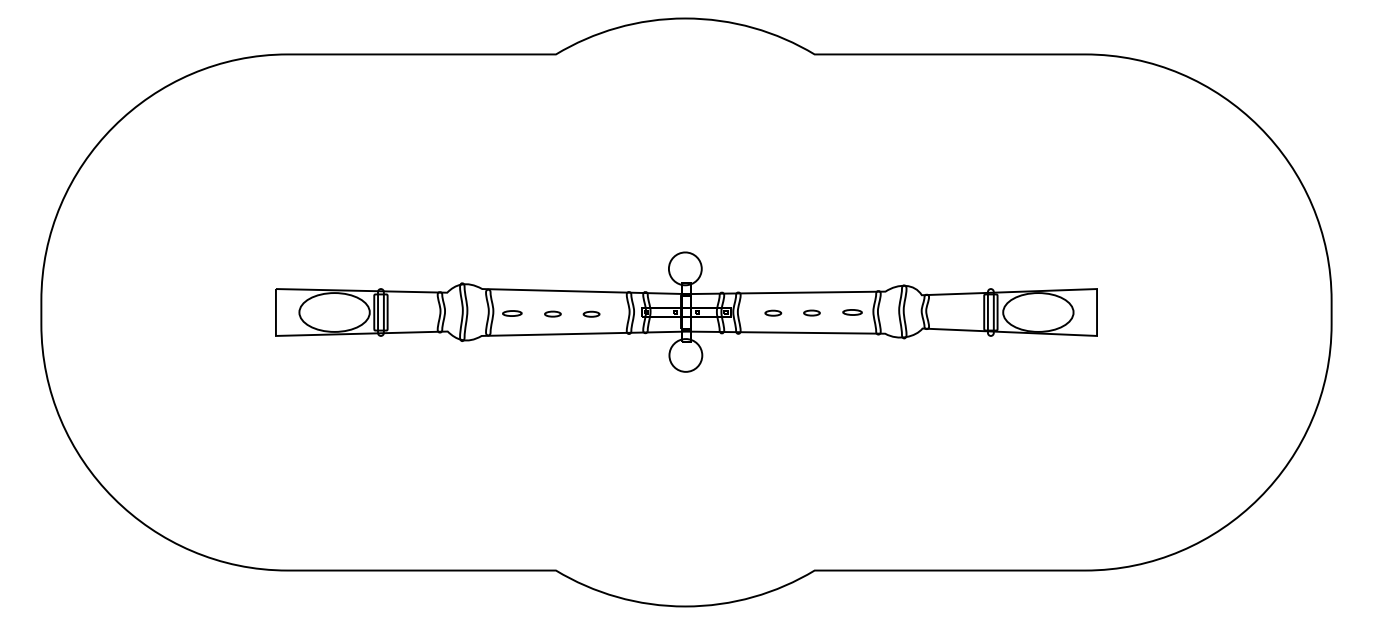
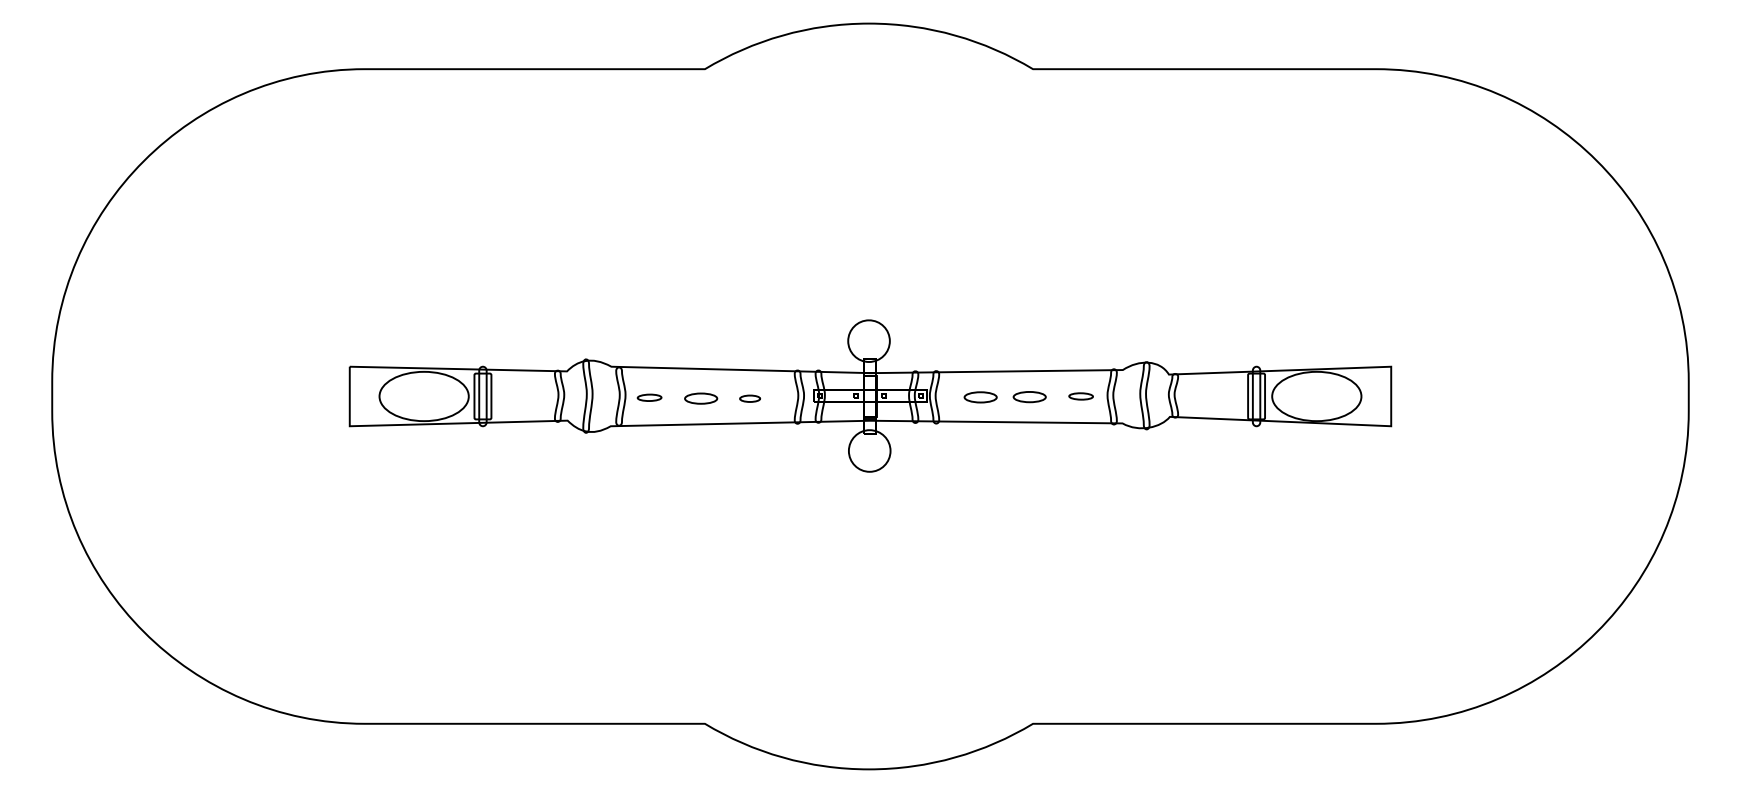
part: (773, 313) -> (980, 397), size x1.6
part: (811, 313) -> (1029, 397), size x1.6
part: (552, 314) -> (700, 398), size x1.6

